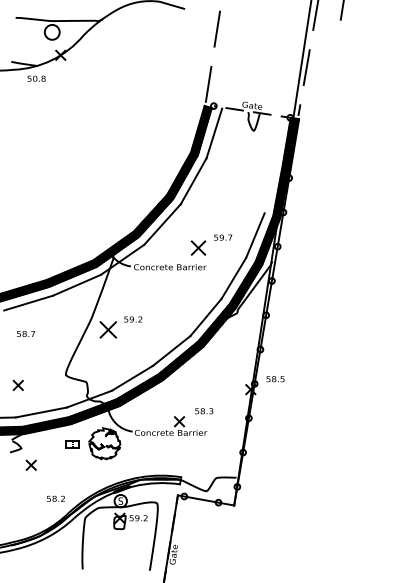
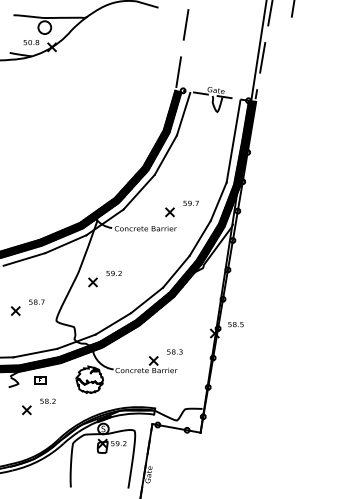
text: (36, 78) -> (31, 42), moved
line: (272, 165) -> (233, 141), added
part: (198, 247) -> (170, 211), size x0.71
part: (108, 329) -> (92, 282), size x0.62
text: (25, 333) -> (36, 301), moved
part: (17, 384) -> (15, 310), moved
part: (72, 444) -> (39, 380), moved
part: (30, 464) -> (26, 409), moved
text: (55, 498) -> (47, 401), moved

